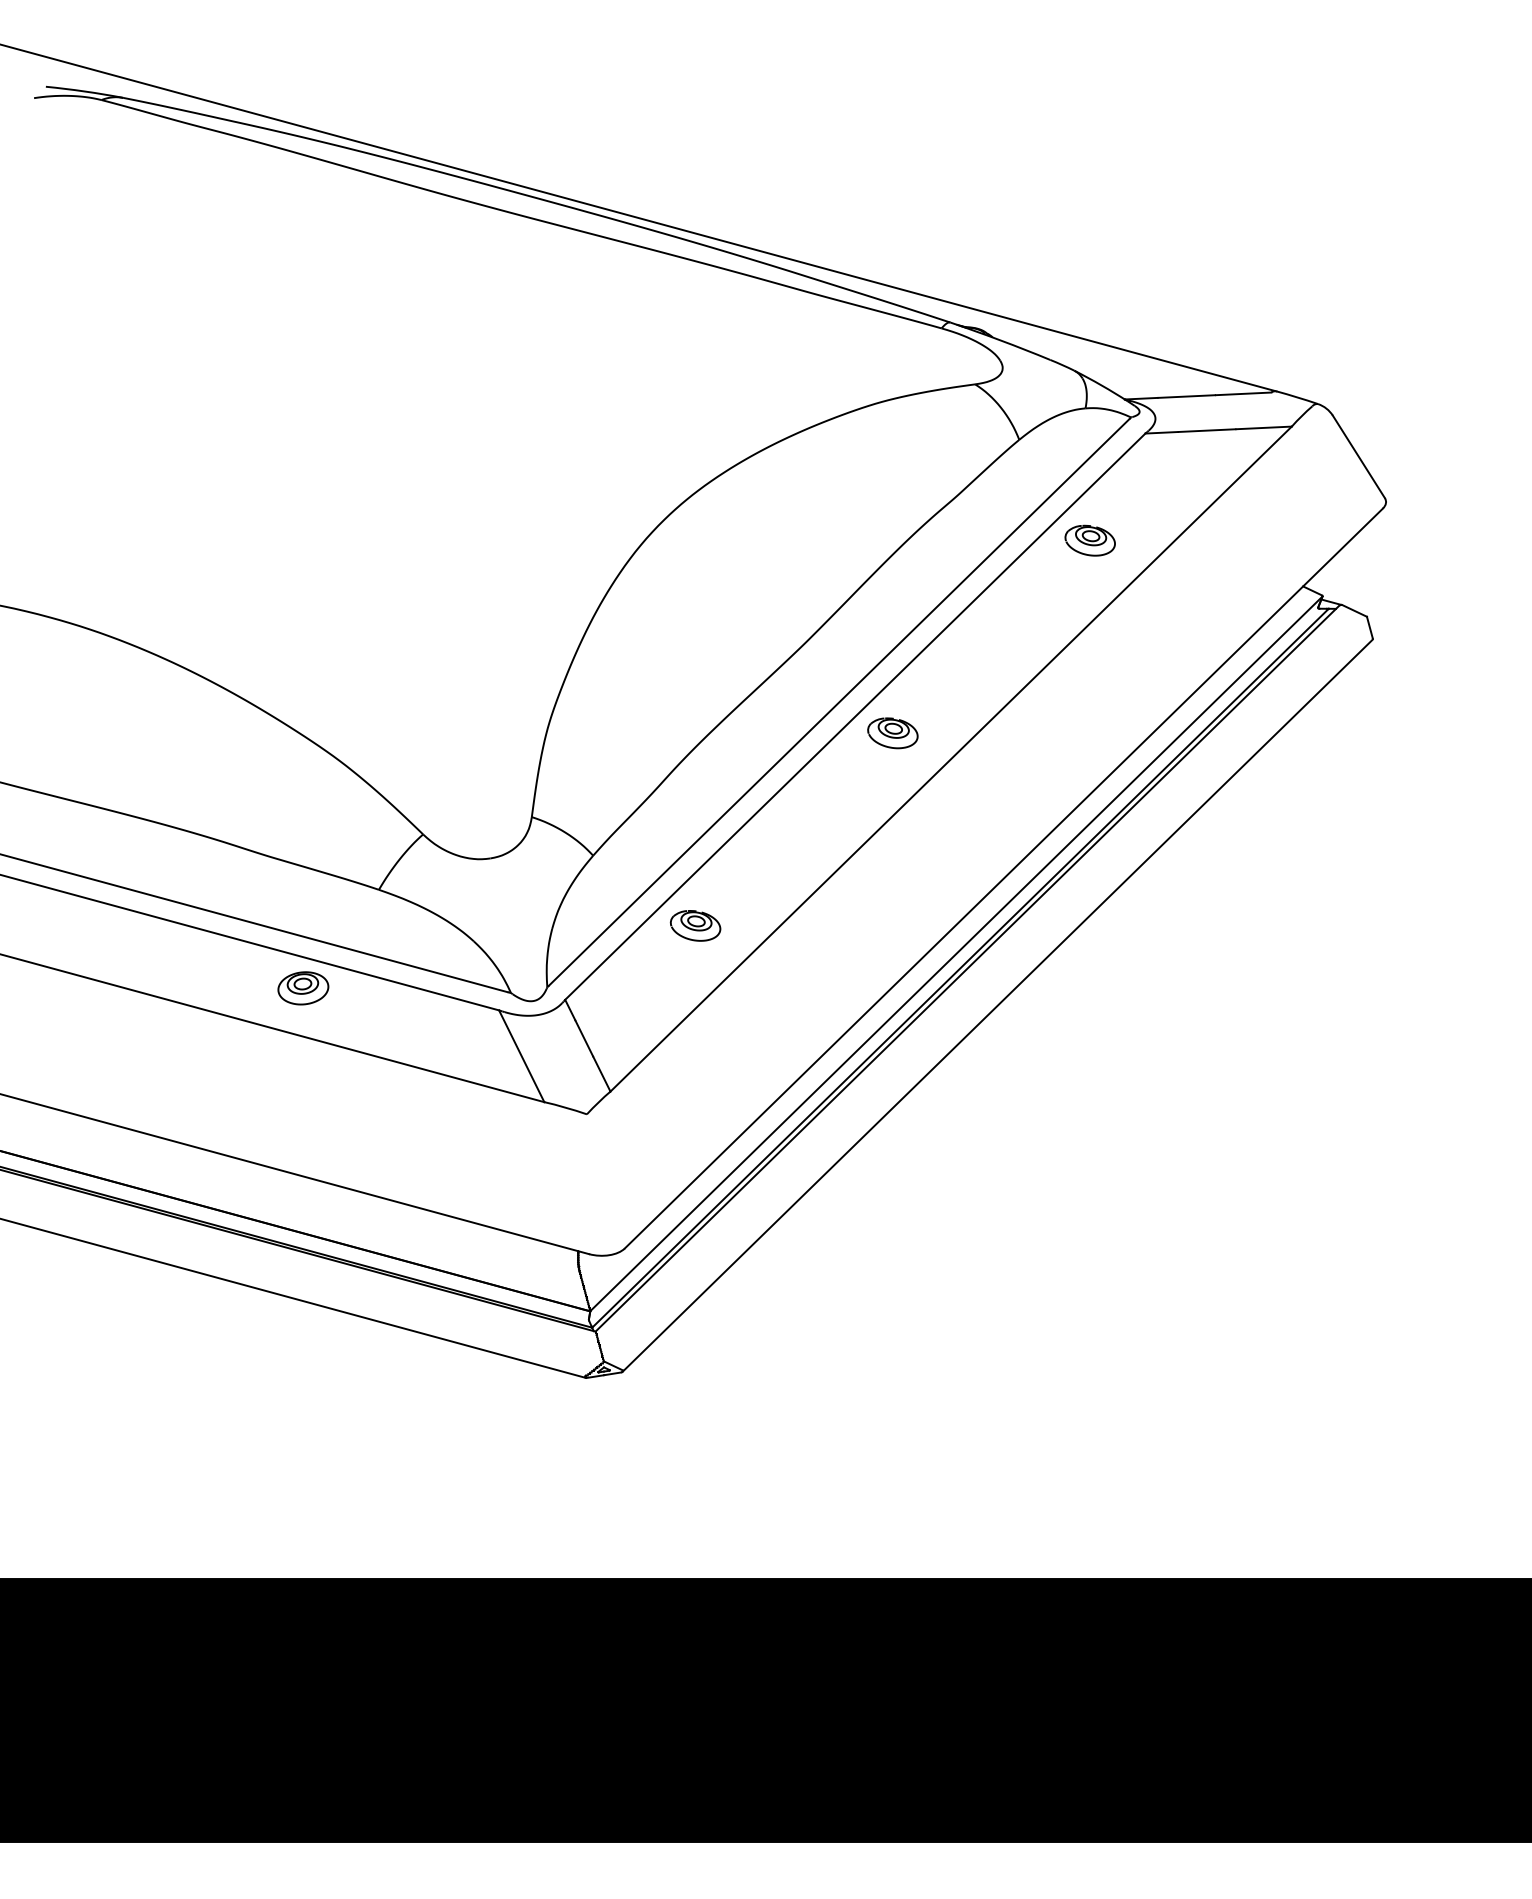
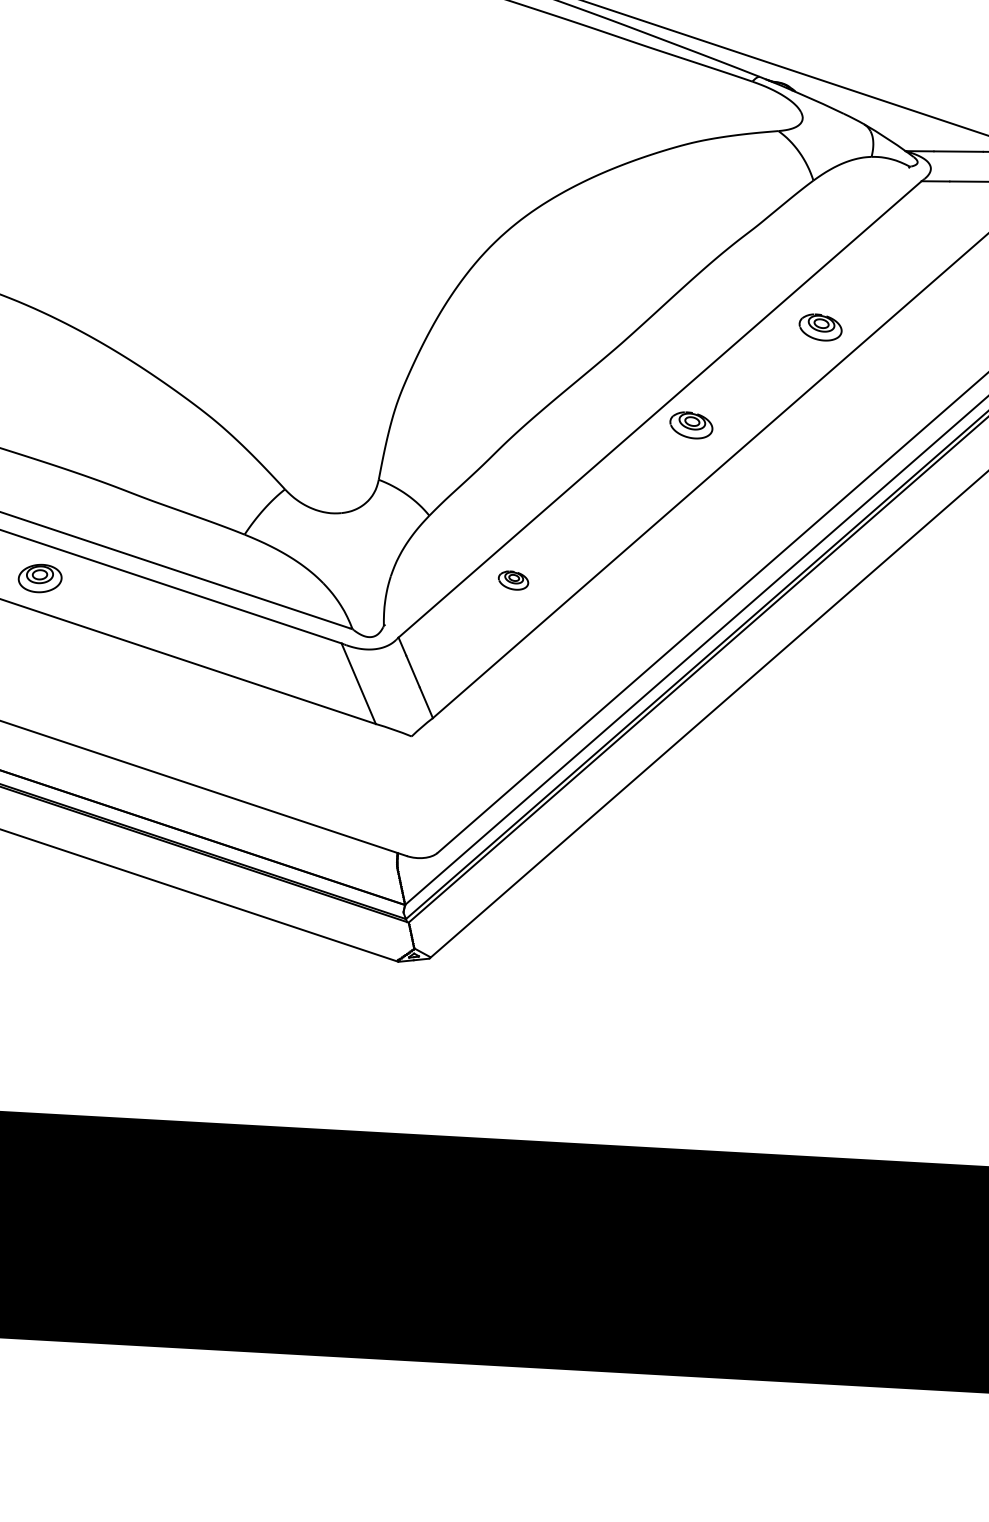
part: (1089, 540) -> (820, 327), moved
line: (839, 702) -> (647, 396), removed
part: (695, 925) -> (513, 580), size x0.7
part: (303, 988) -> (40, 578), moved

